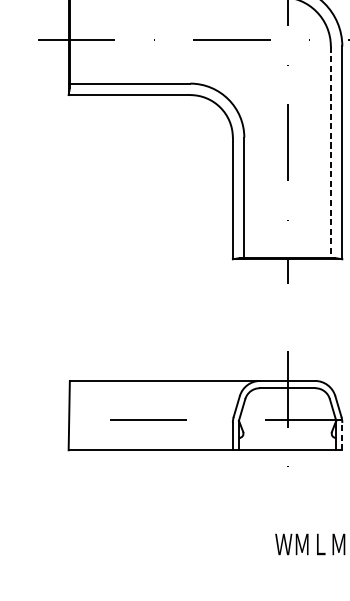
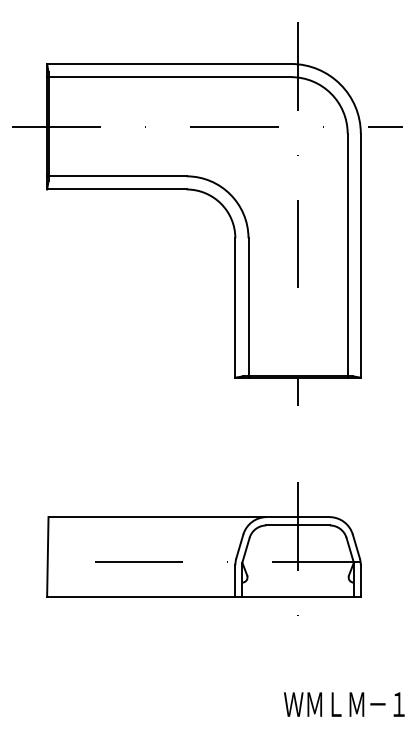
line: (330, 152) -> (347, 255), dashed -> solid
line: (342, 436) -> (360, 580), dashed -> solid

